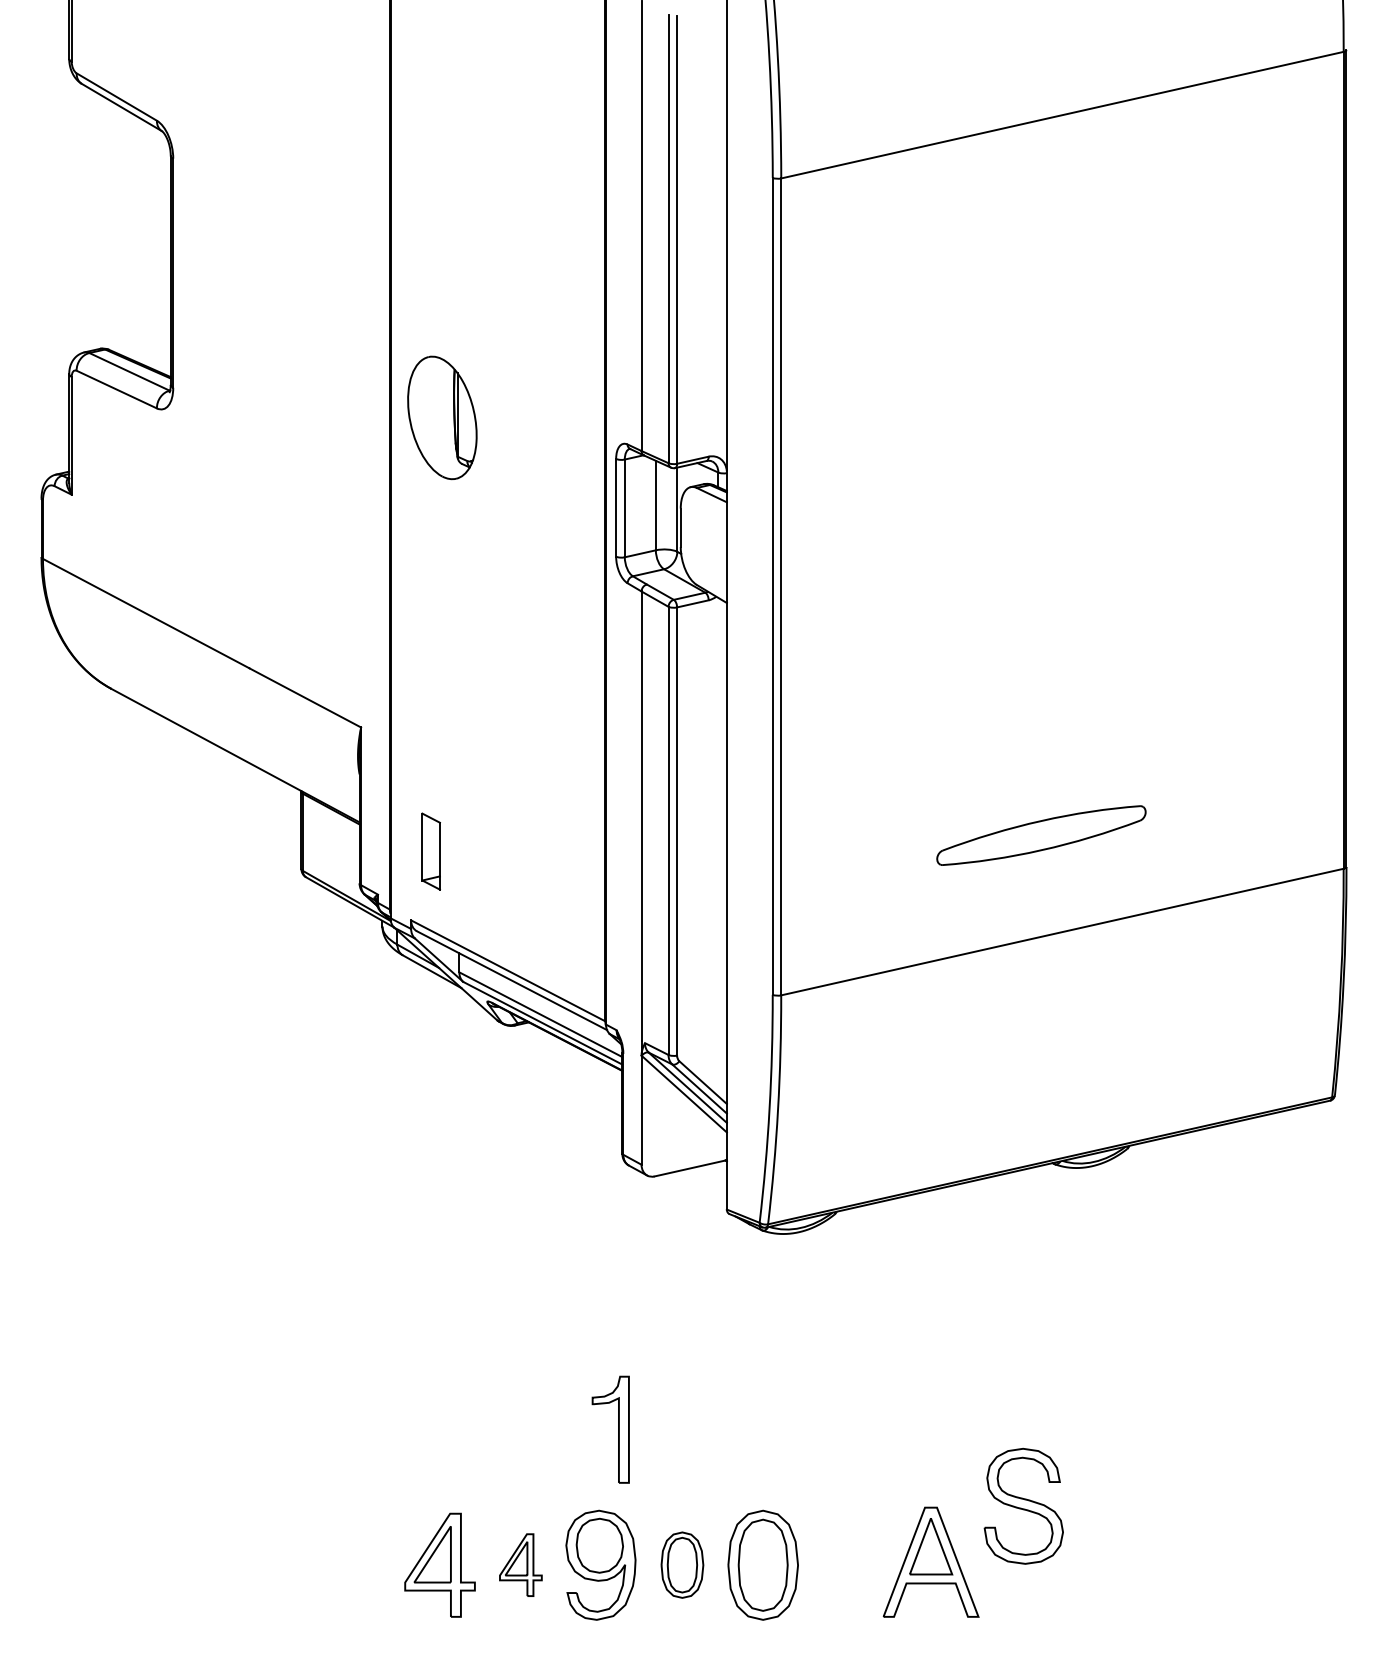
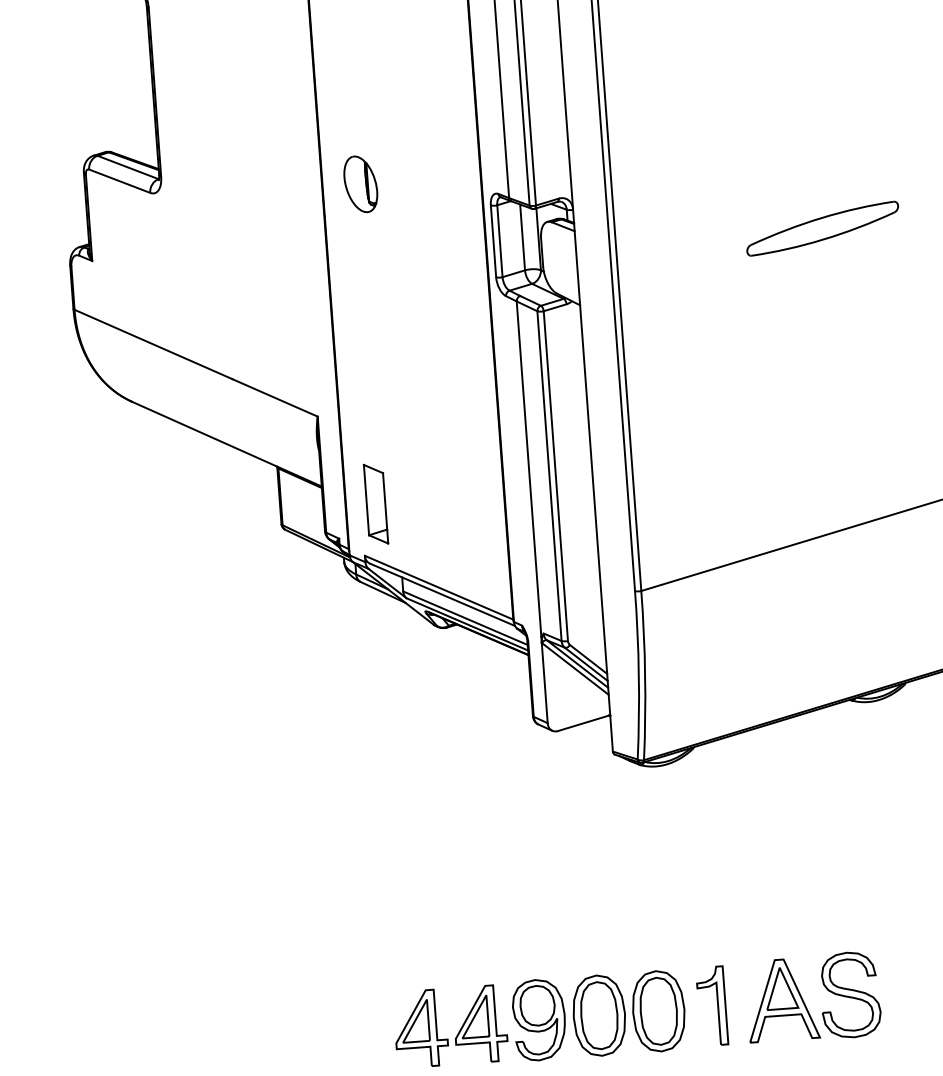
part: (442, 417) -> (360, 184), size x0.62
part: (1041, 835) -> (822, 228), moved
part: (430, 851) -> (375, 504), size x1.43
part: (618, 1429) -> (717, 1005), moved
part: (1023, 1505) -> (850, 994), moved
part: (520, 1564) -> (480, 1023), size x1.67
part: (682, 1564) -> (599, 1015), size x1.67

